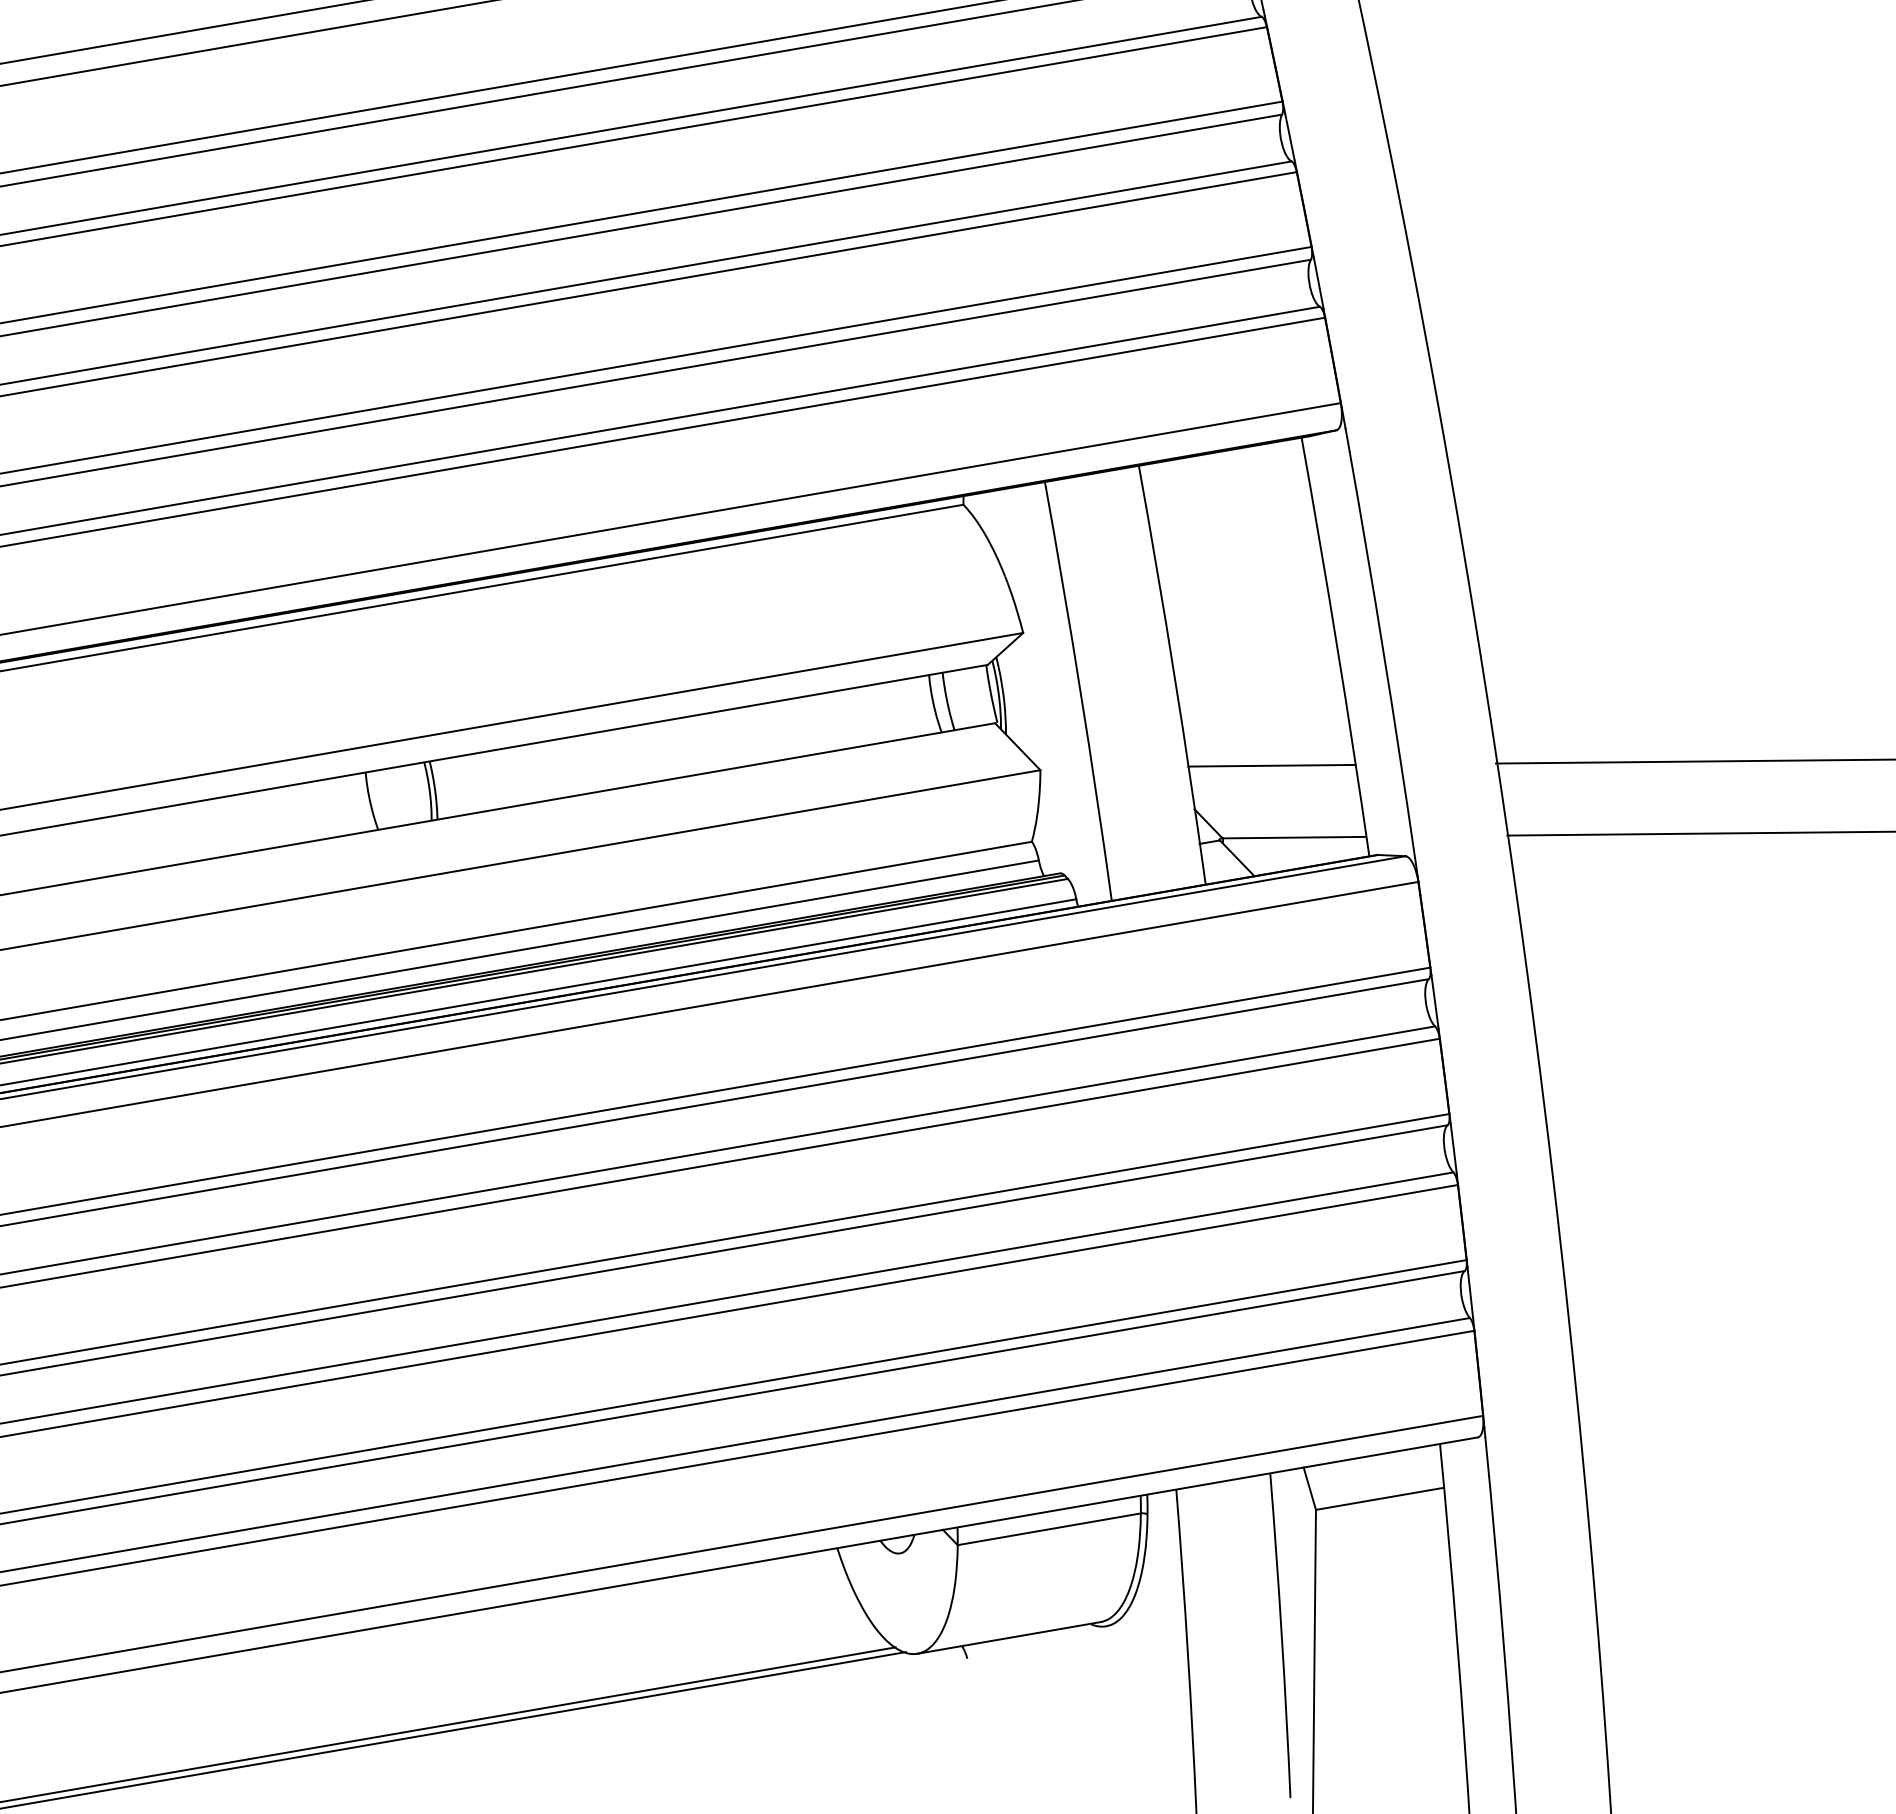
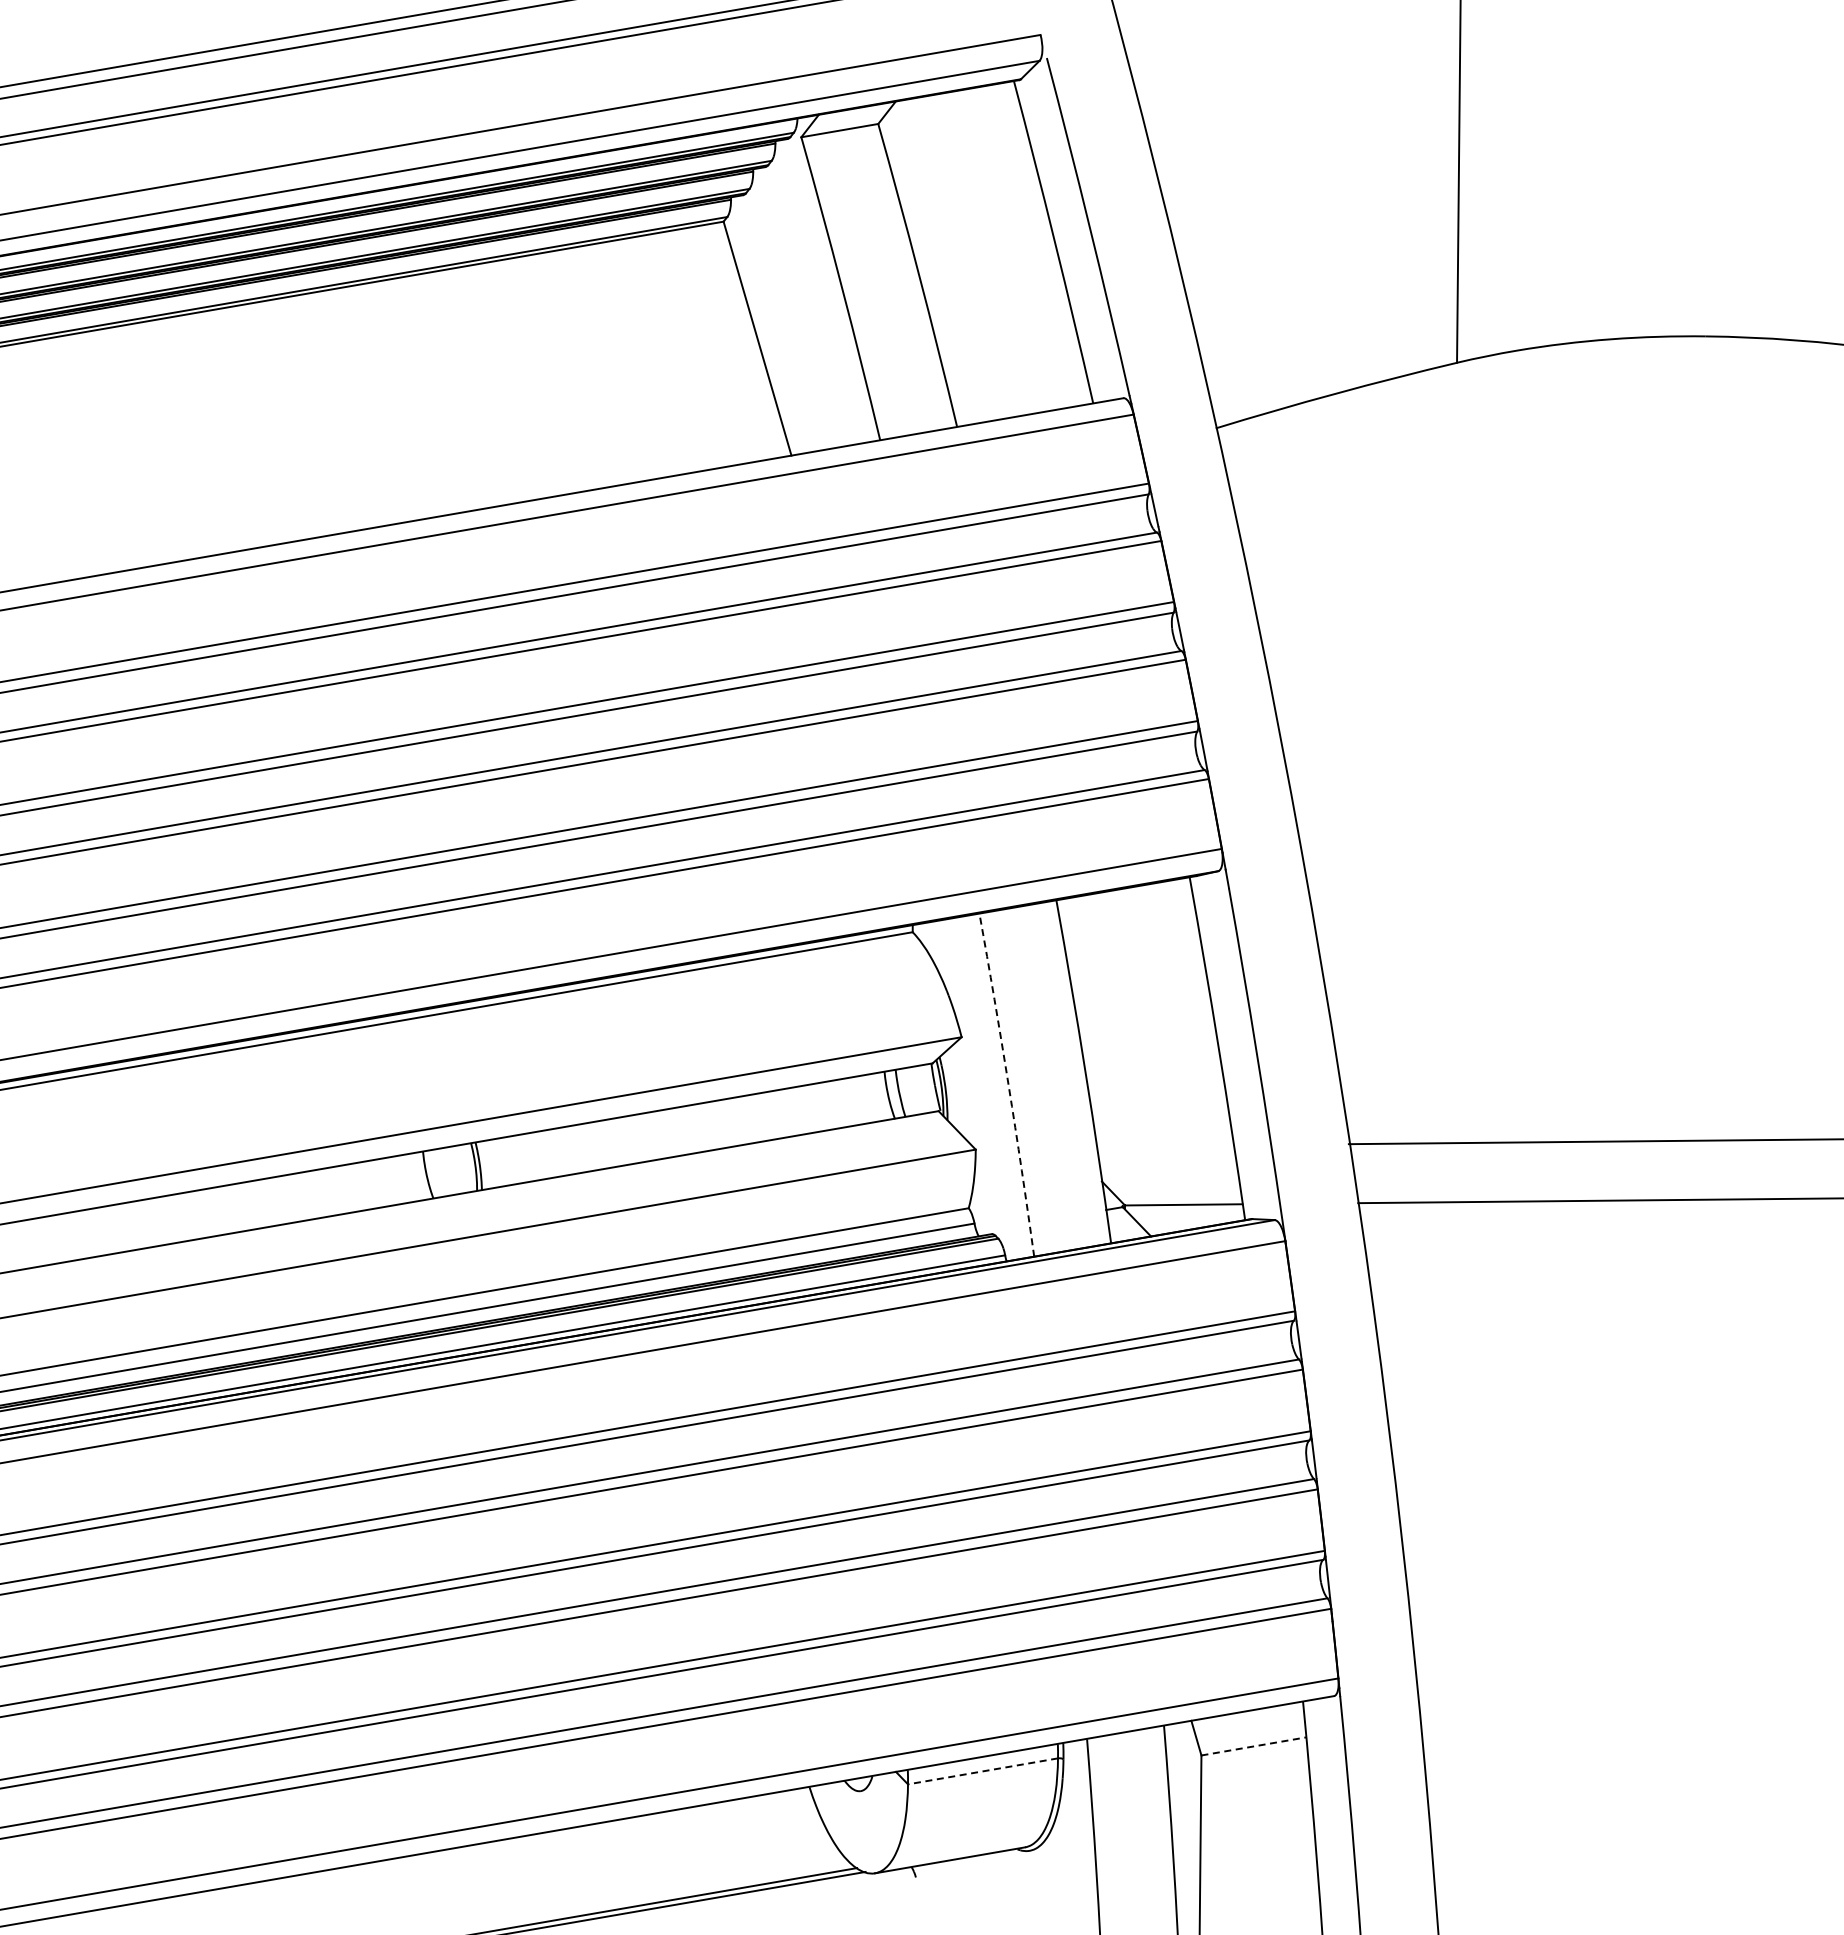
arc: (1080, 690) -> (1008, 1084), solid -> dashed
line: (1270, 765) -> (1164, 1145), removed
line: (1380, 1498) -> (1254, 1746), solid -> dashed
line: (1048, 1529) -> (982, 1771), solid -> dashed

